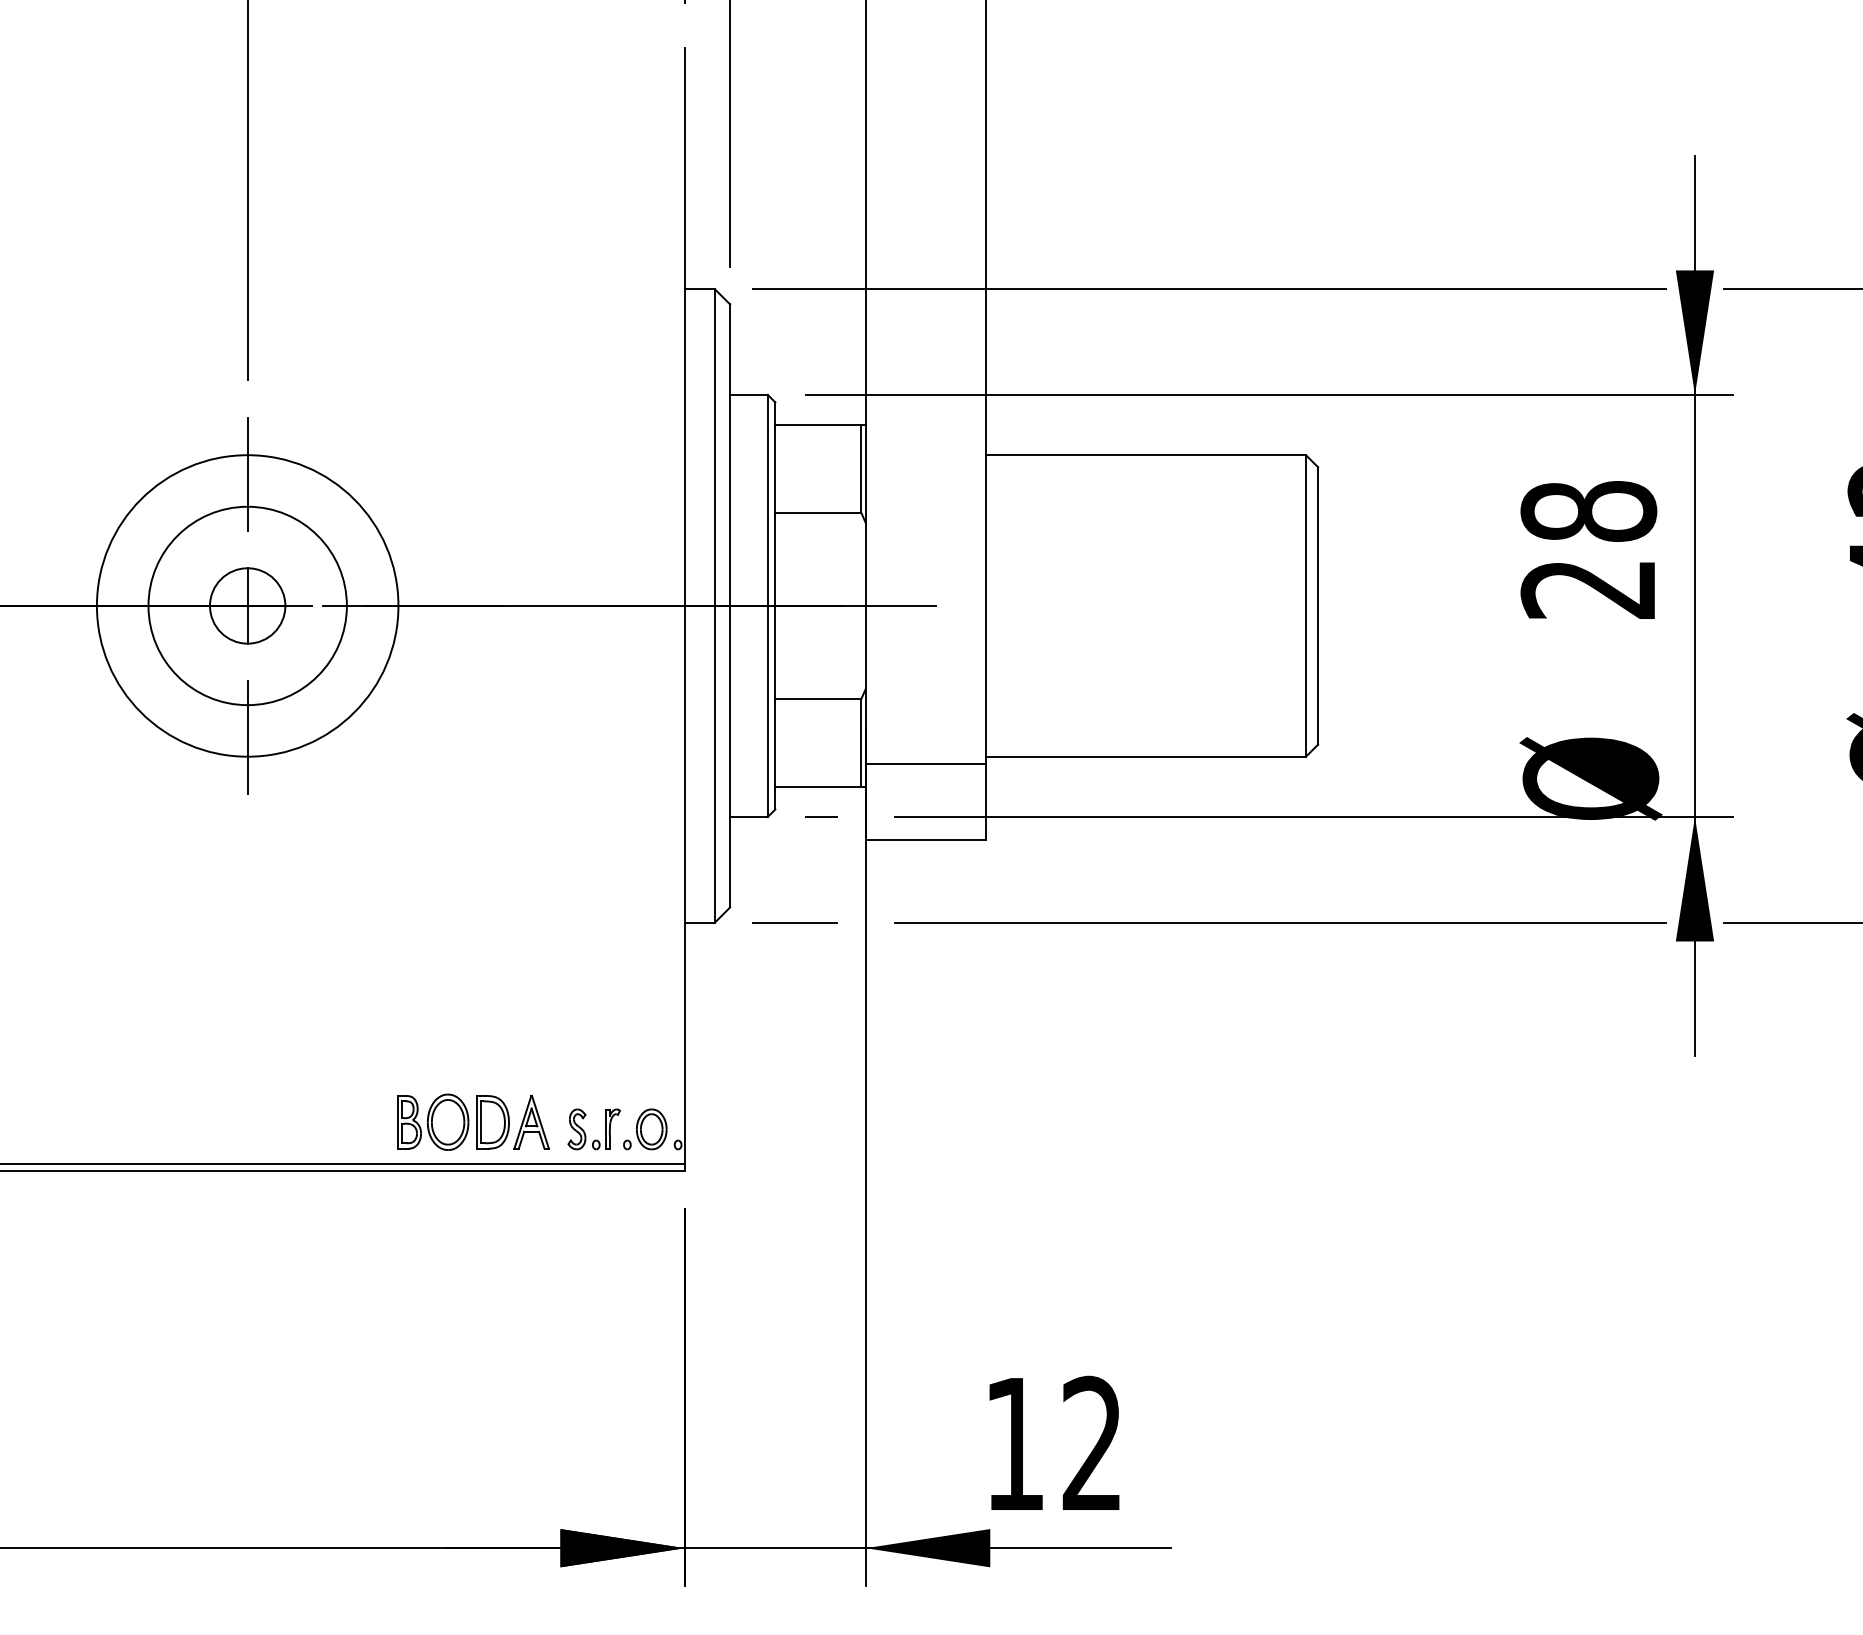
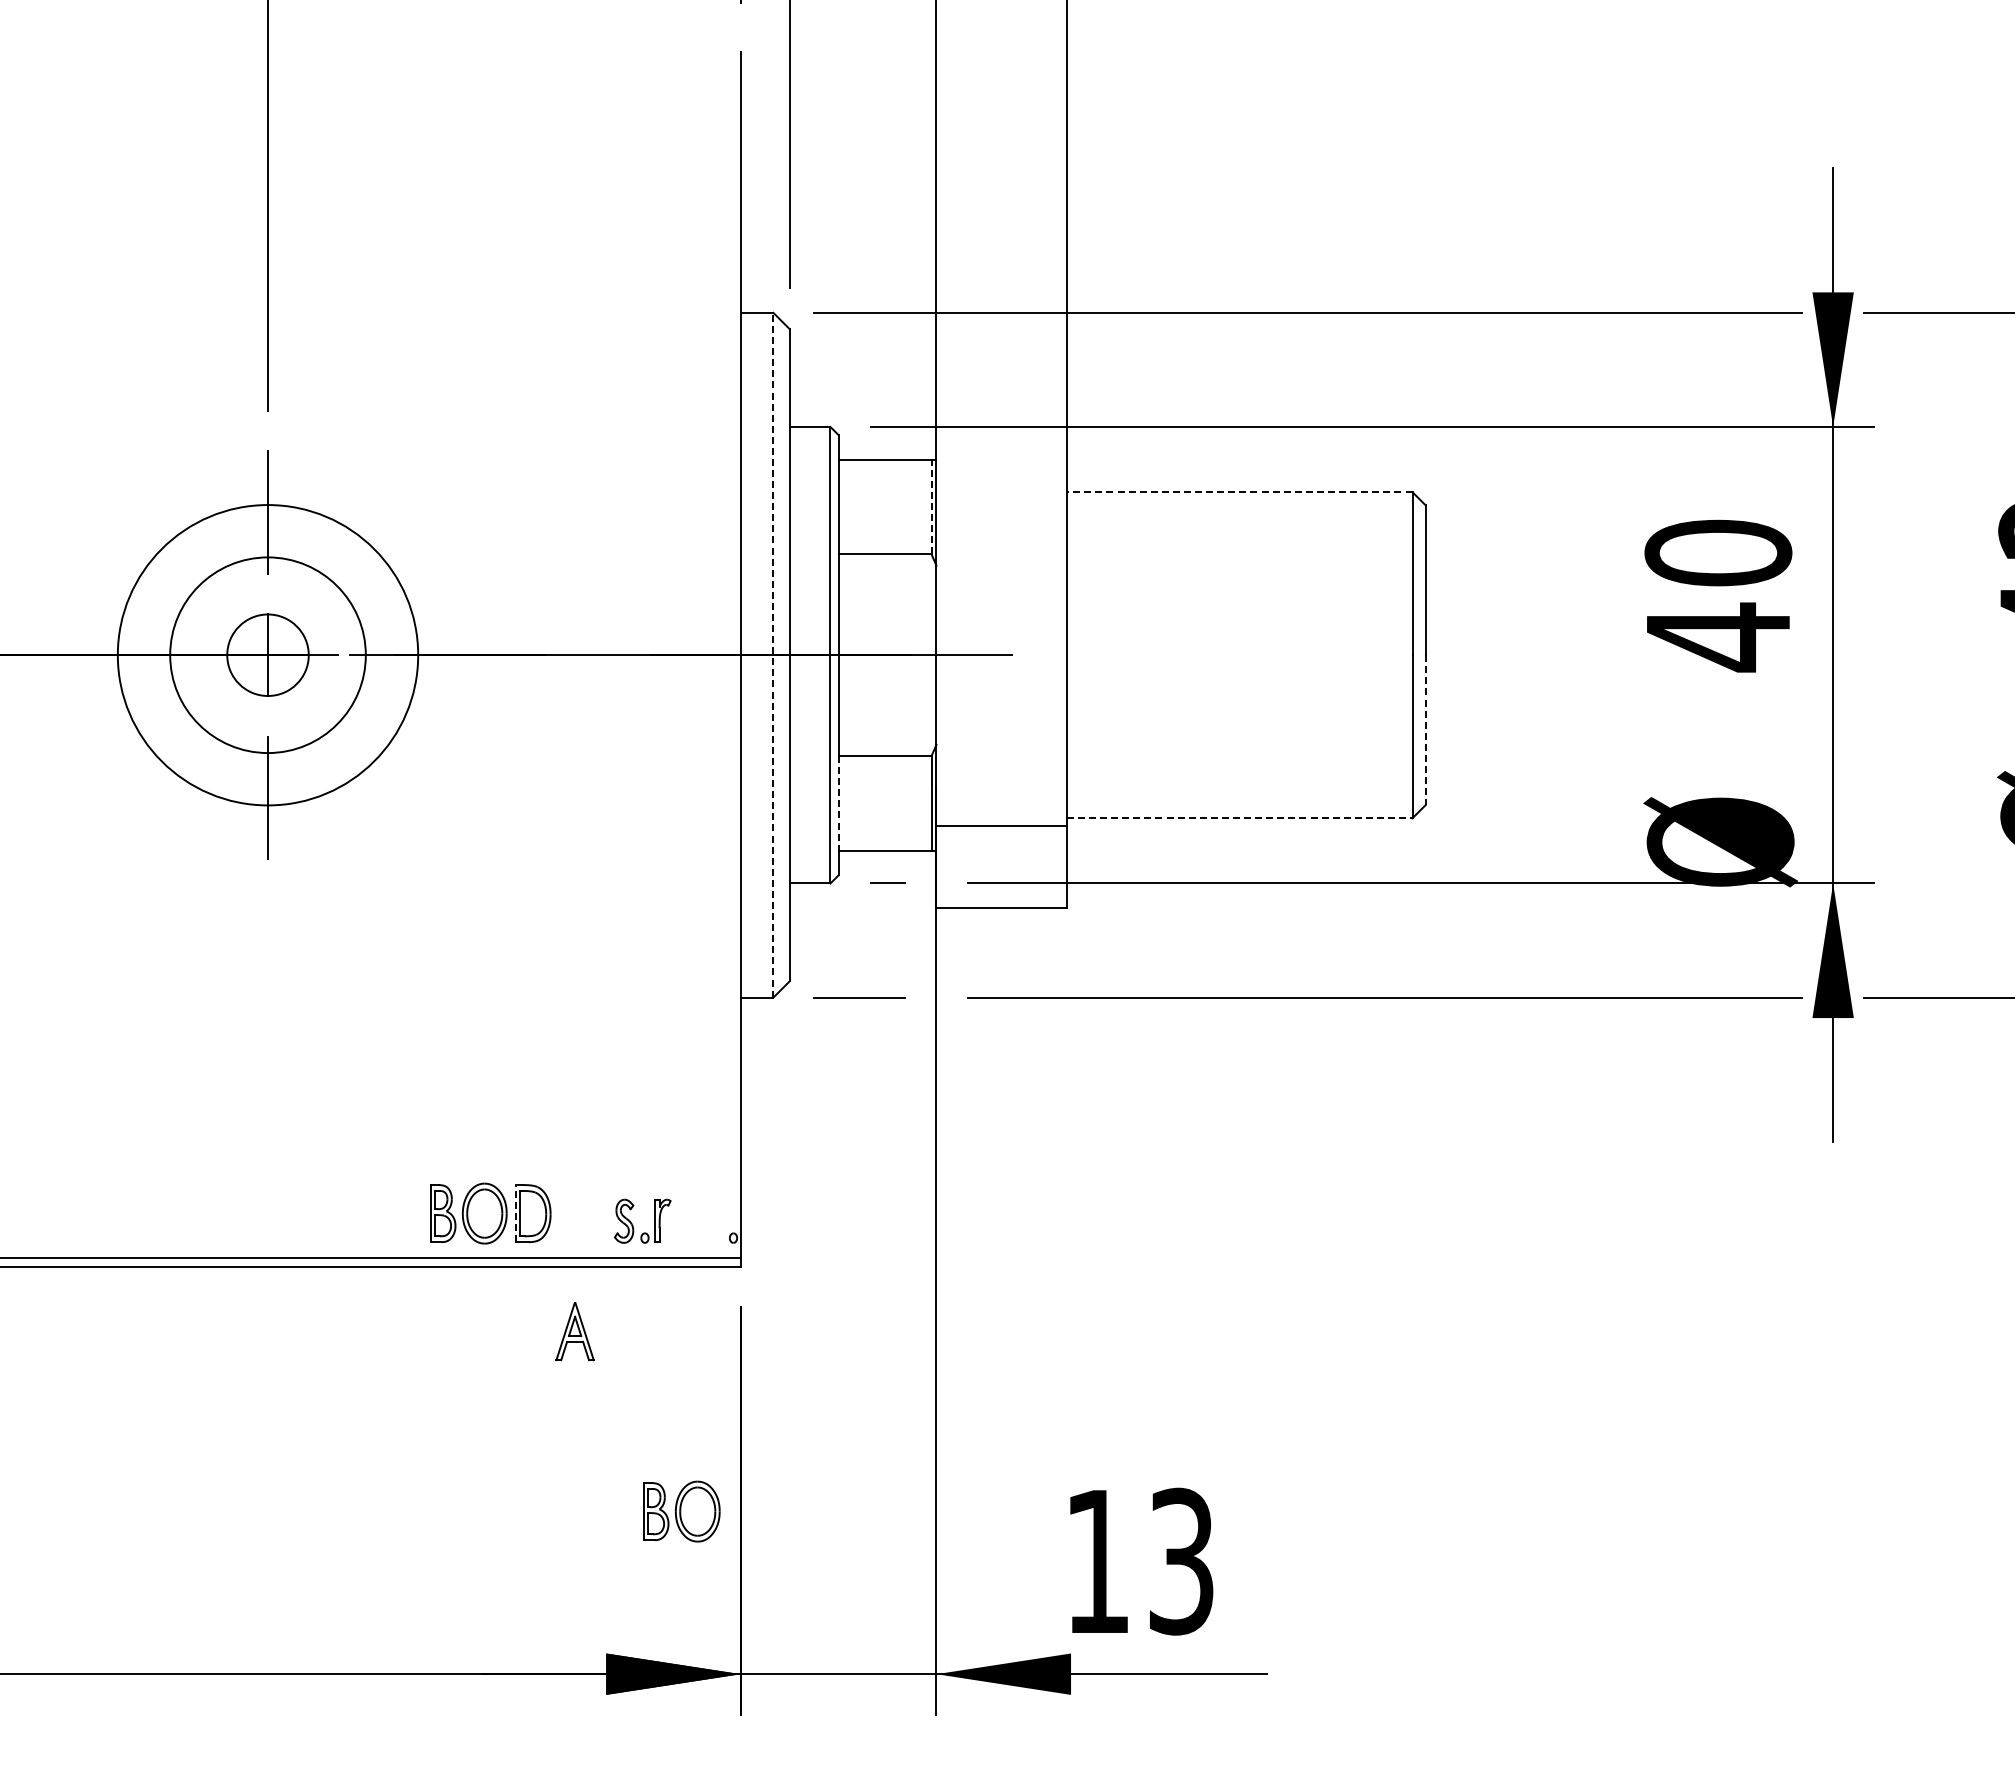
line: (1146, 455) -> (1239, 492), solid -> dashed
line: (861, 468) -> (931, 506), solid -> dashed
text: (1588, 550) -> (1718, 595), 28 -> 40
circle: (247, 605) -> (267, 654), size x1.4
line: (715, 605) -> (773, 654), solid -> dashed
circle: (247, 606) -> (267, 655), size x0.6
line: (1318, 675) -> (1425, 730), solid -> dashed
line: (775, 743) -> (838, 803), solid -> dashed
line: (1146, 756) -> (1239, 818), solid -> dashed
line: (476, 1122) -> (515, 1213), solid -> dashed
part: (531, 1122) -> (574, 1331), moved
part: (644, 1128) -> (697, 1220), removed
part: (630, 1397) -> (681, 1511), added
text: (1092, 1443) -> (1181, 1561), 12 -> 13

